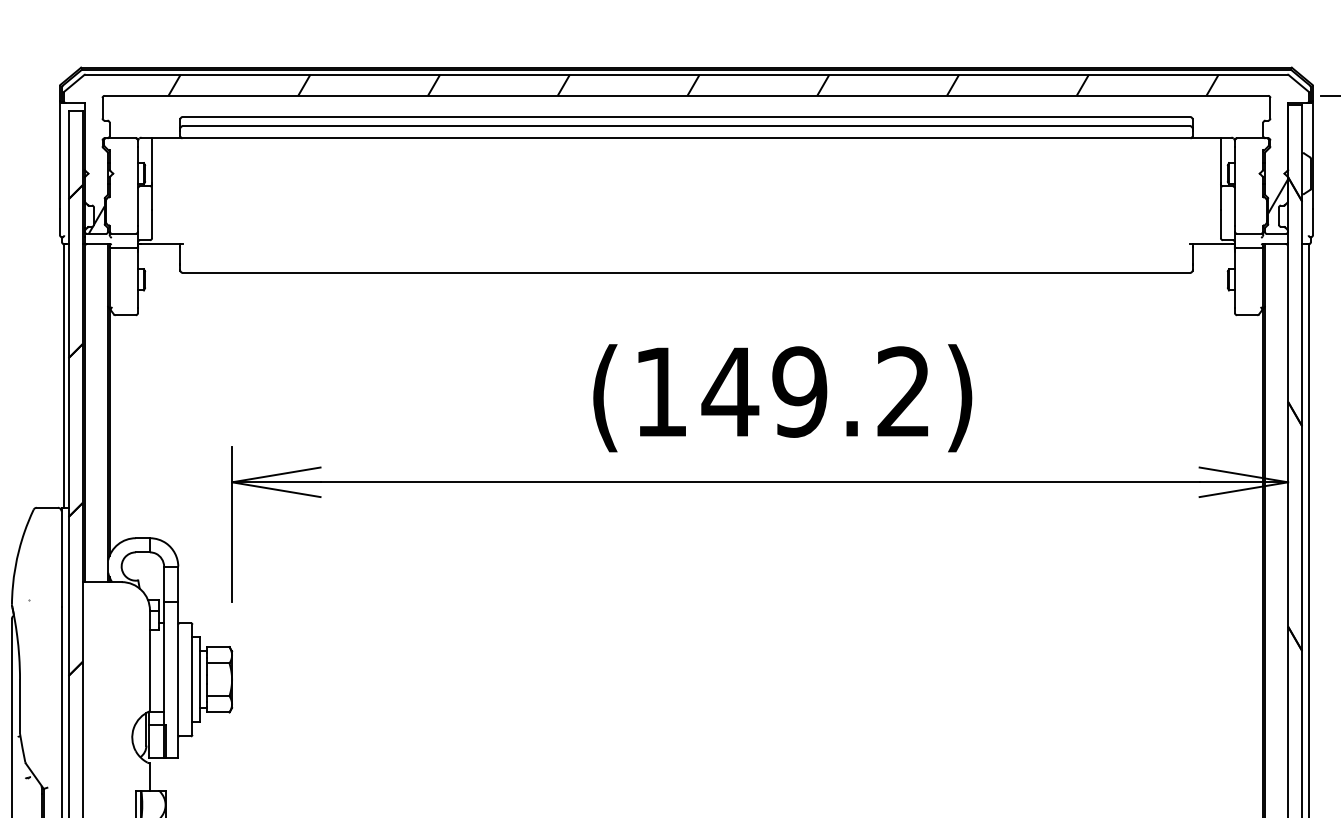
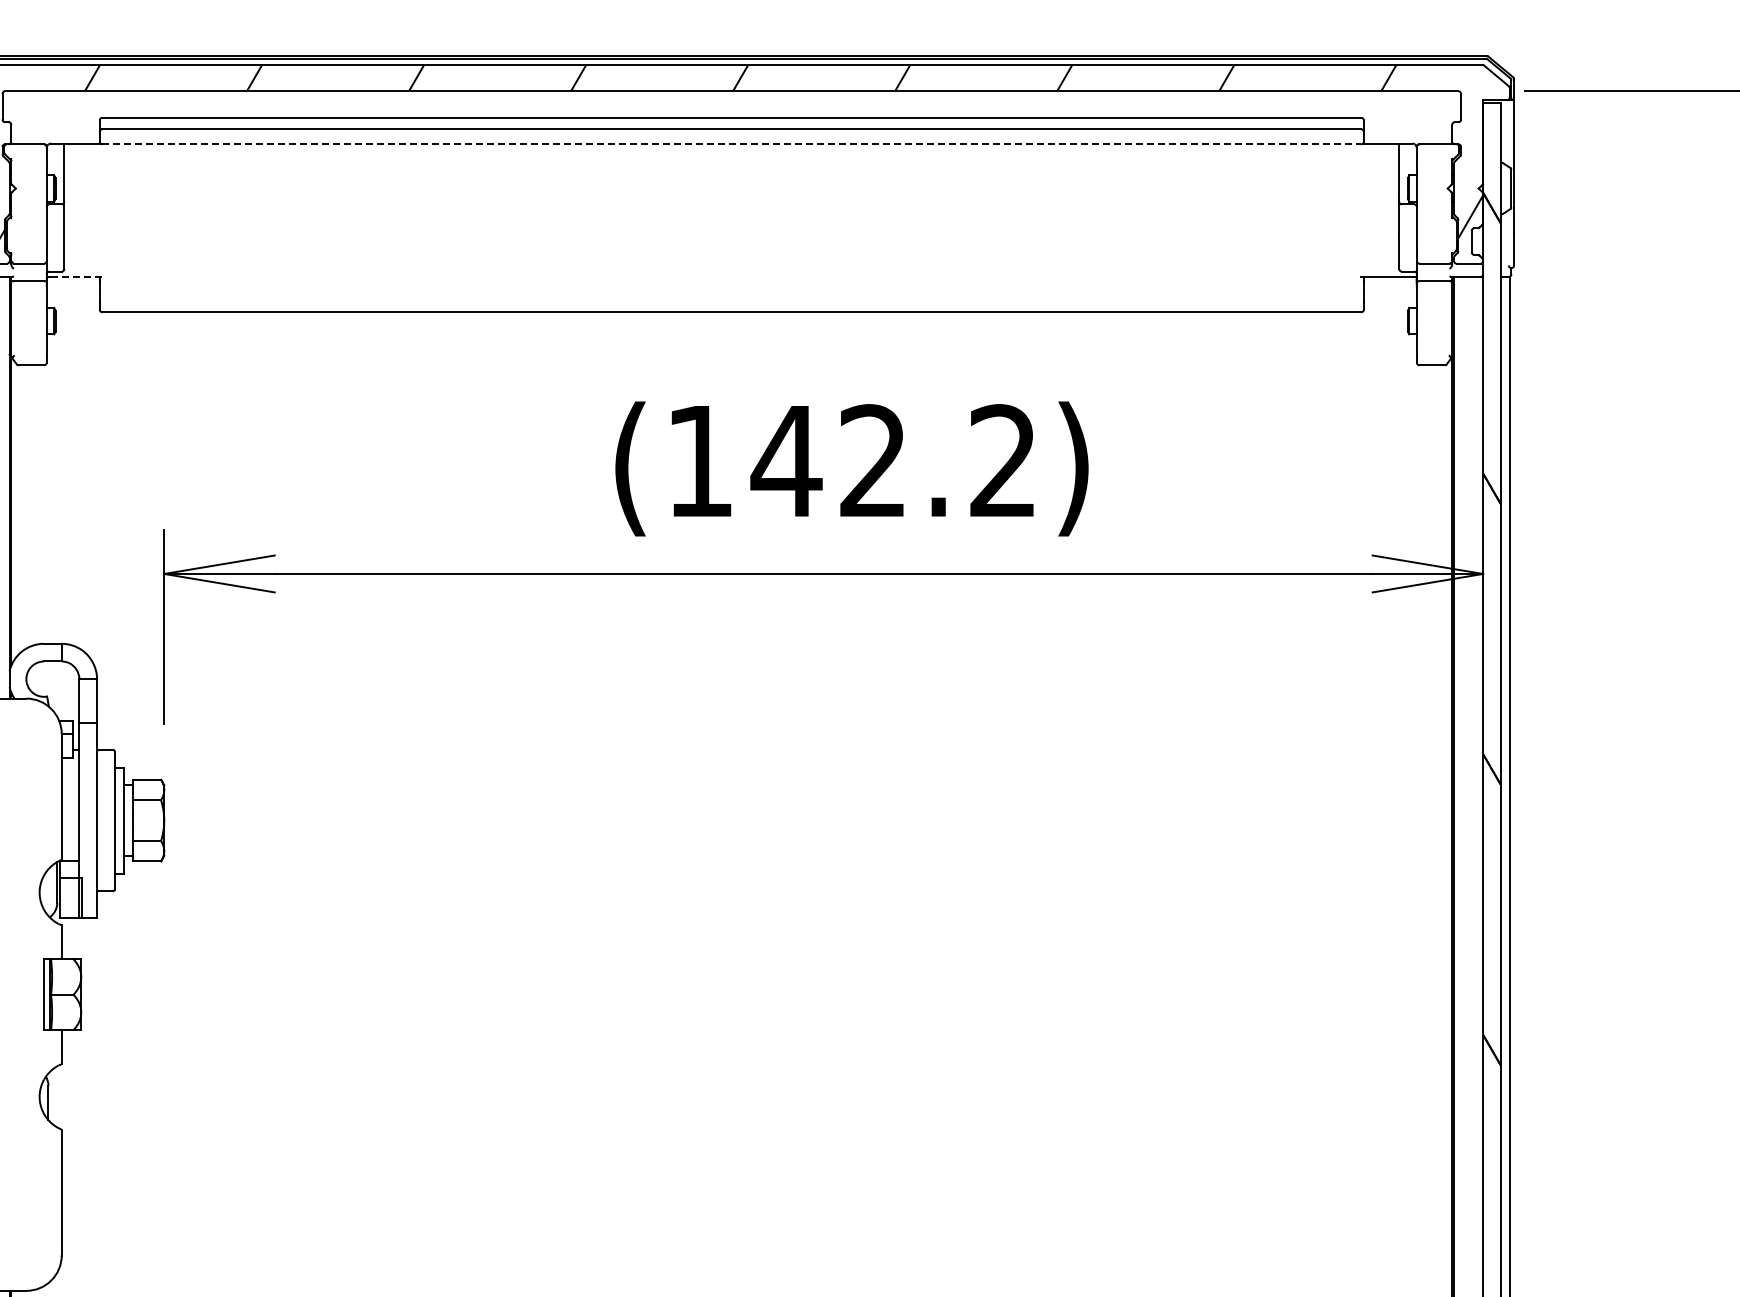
line: (687, 138) -> (732, 144), solid -> dashed
line: (161, 244) -> (76, 276), solid -> dashed
text: (799, 392) -> (873, 461), (149.2) -> (142.2)

